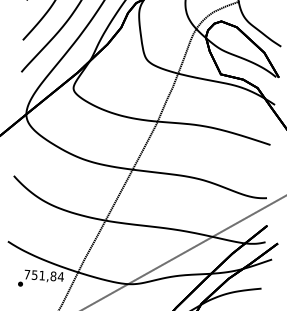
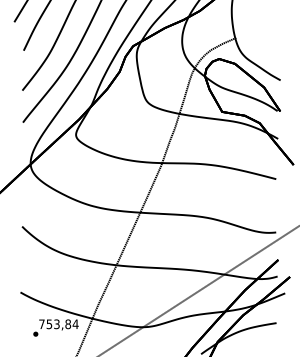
text: (41, 275) -> (56, 324), 751,84 -> 753,84

